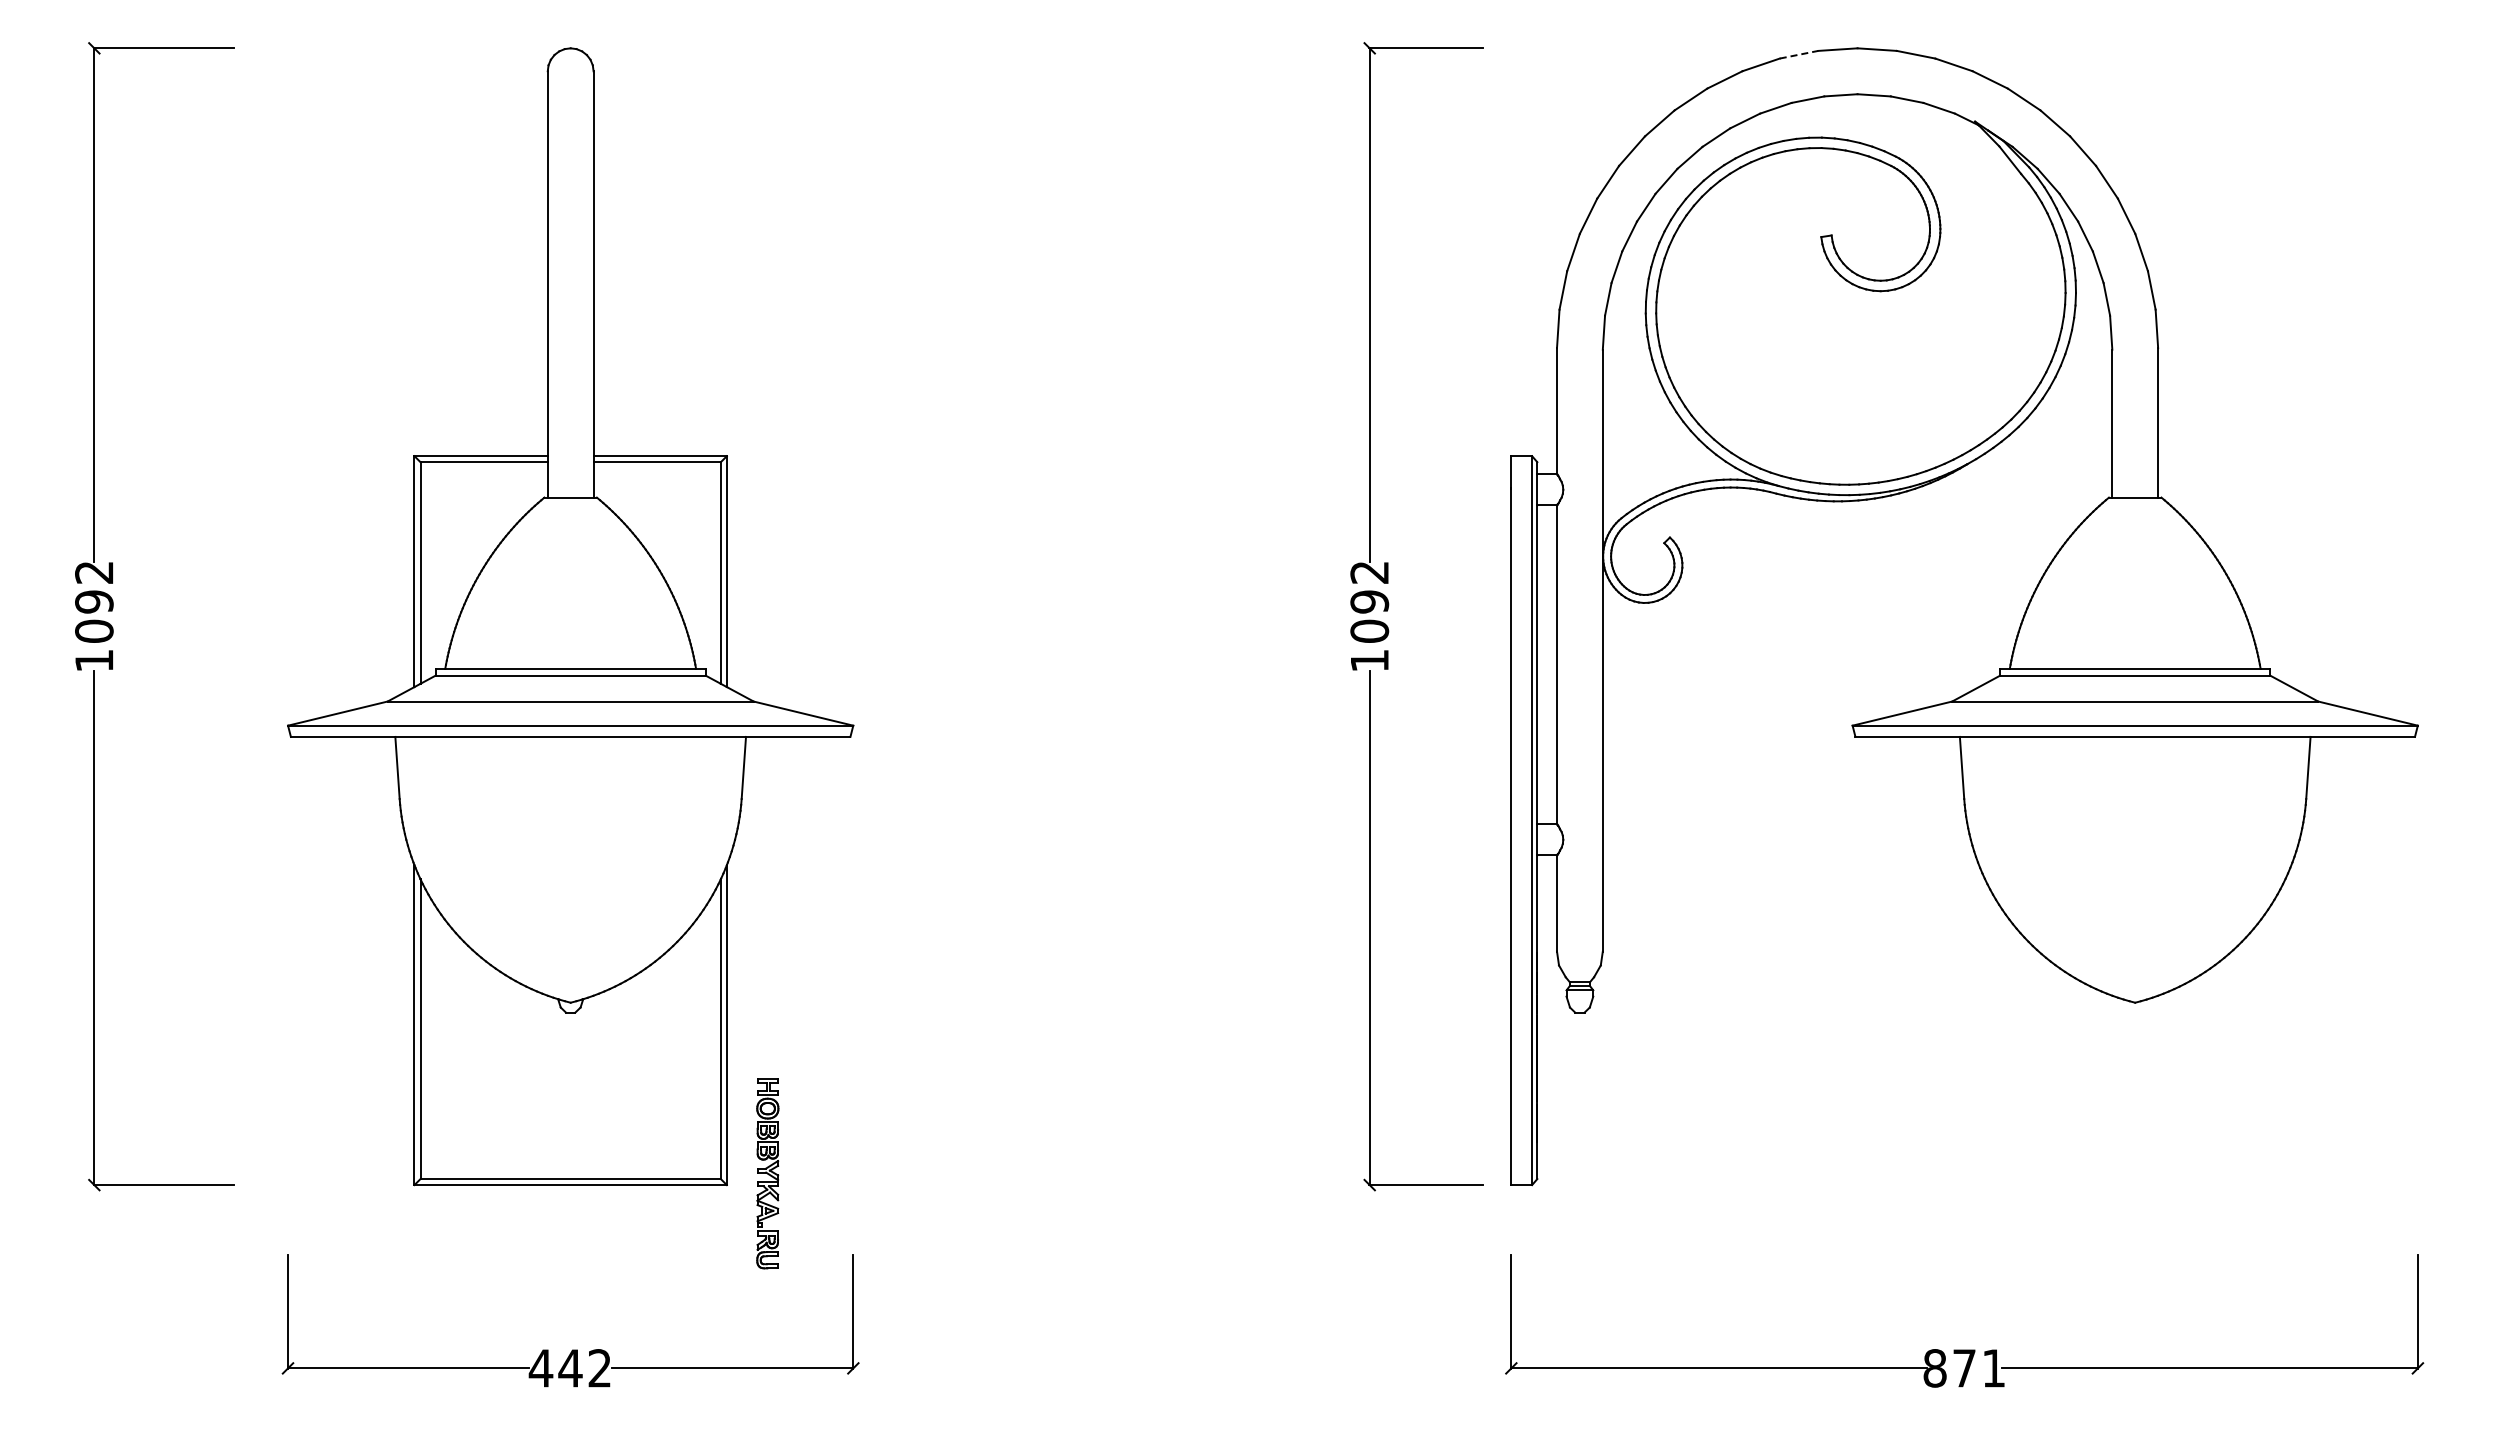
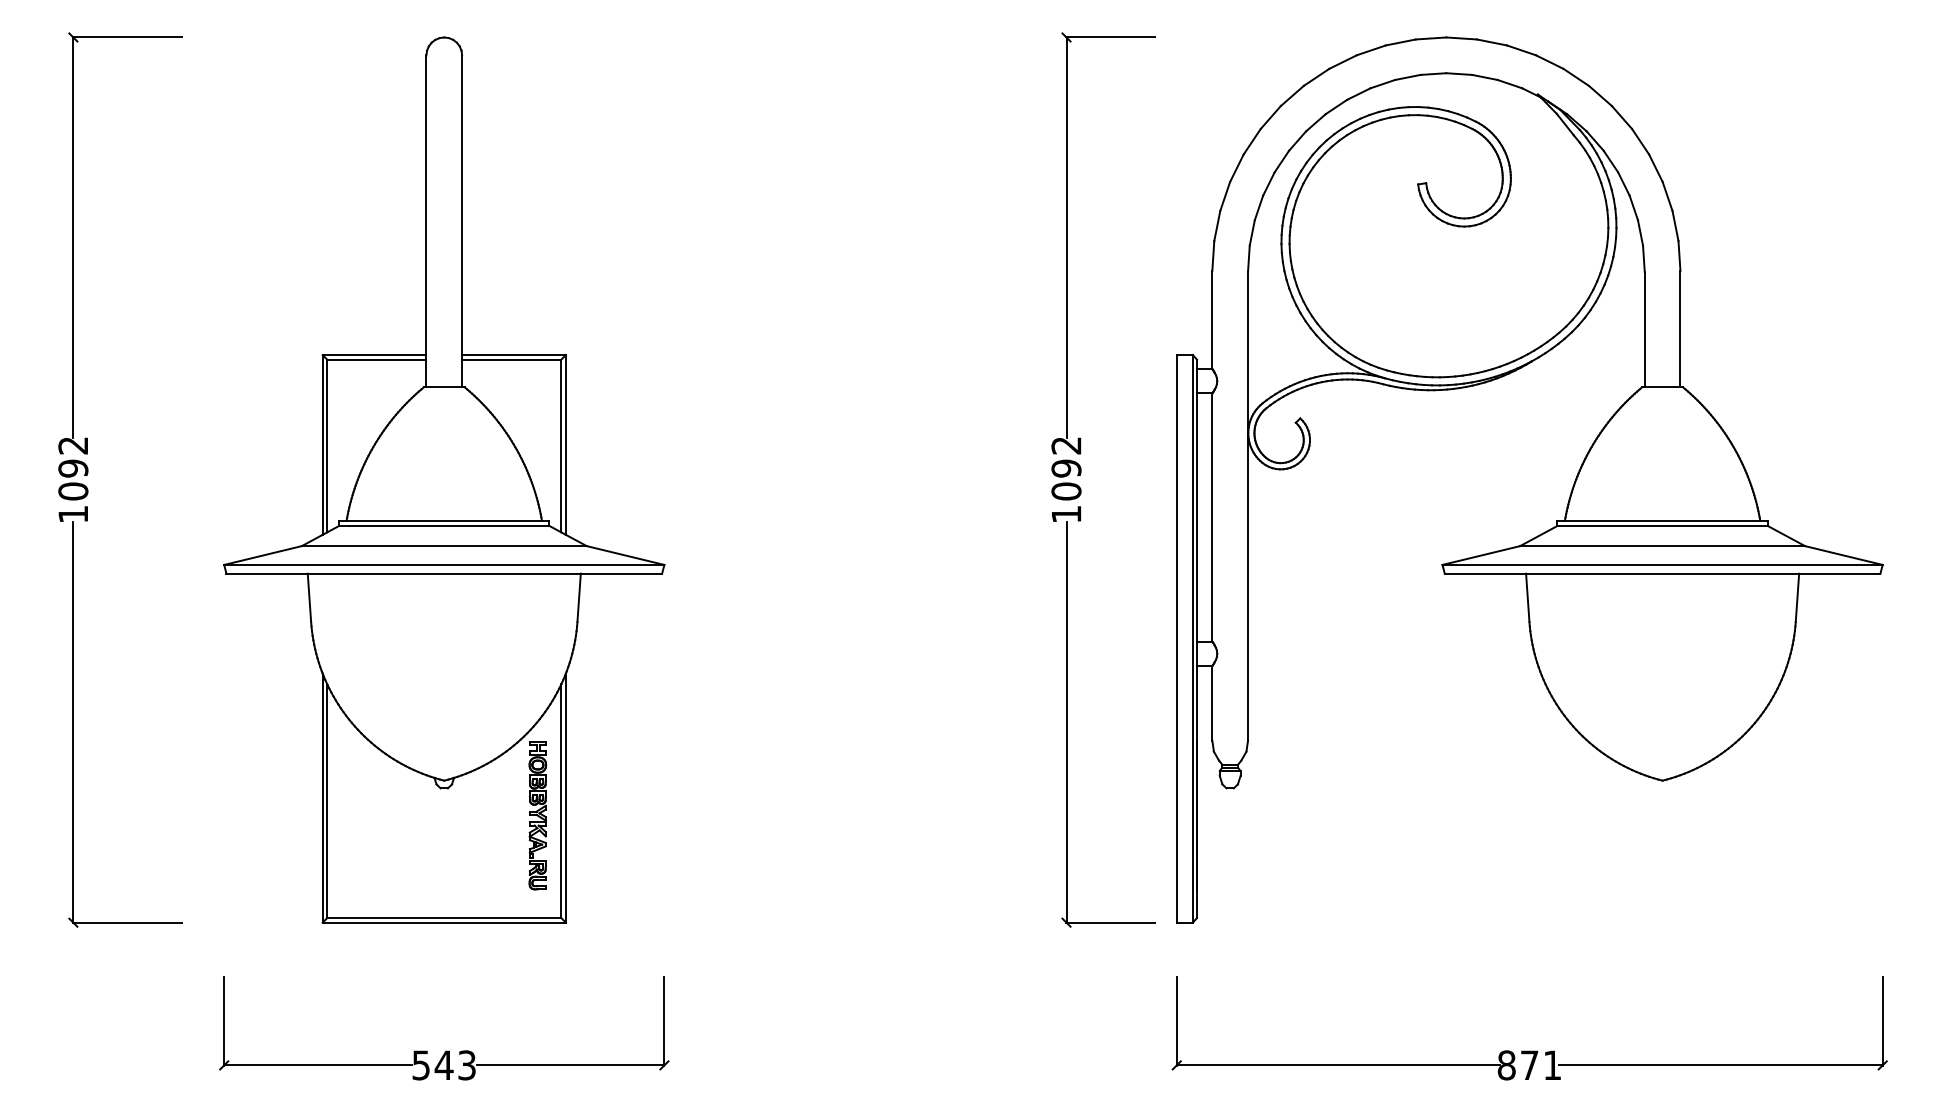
line: (1799, 54) -> (1401, 42), dashed -> solid
part: (767, 1173) -> (537, 815), moved
text: (569, 1368) -> (443, 1065), 442 -> 543

